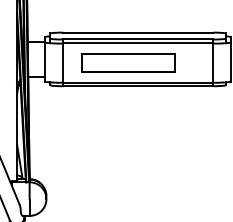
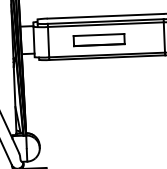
part: (128, 62) -> (99, 39), size x0.7

